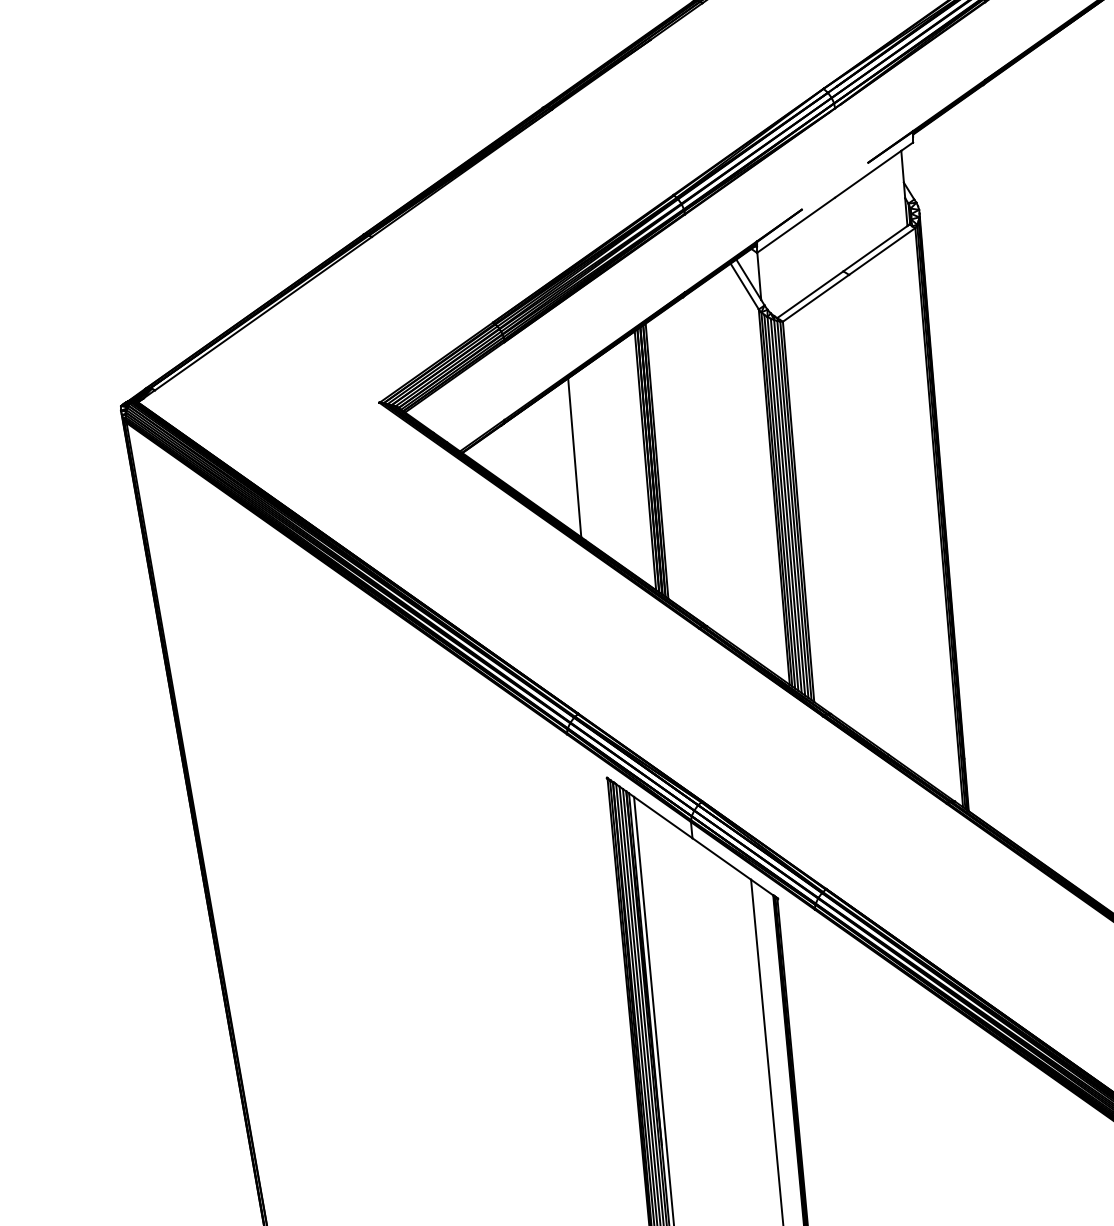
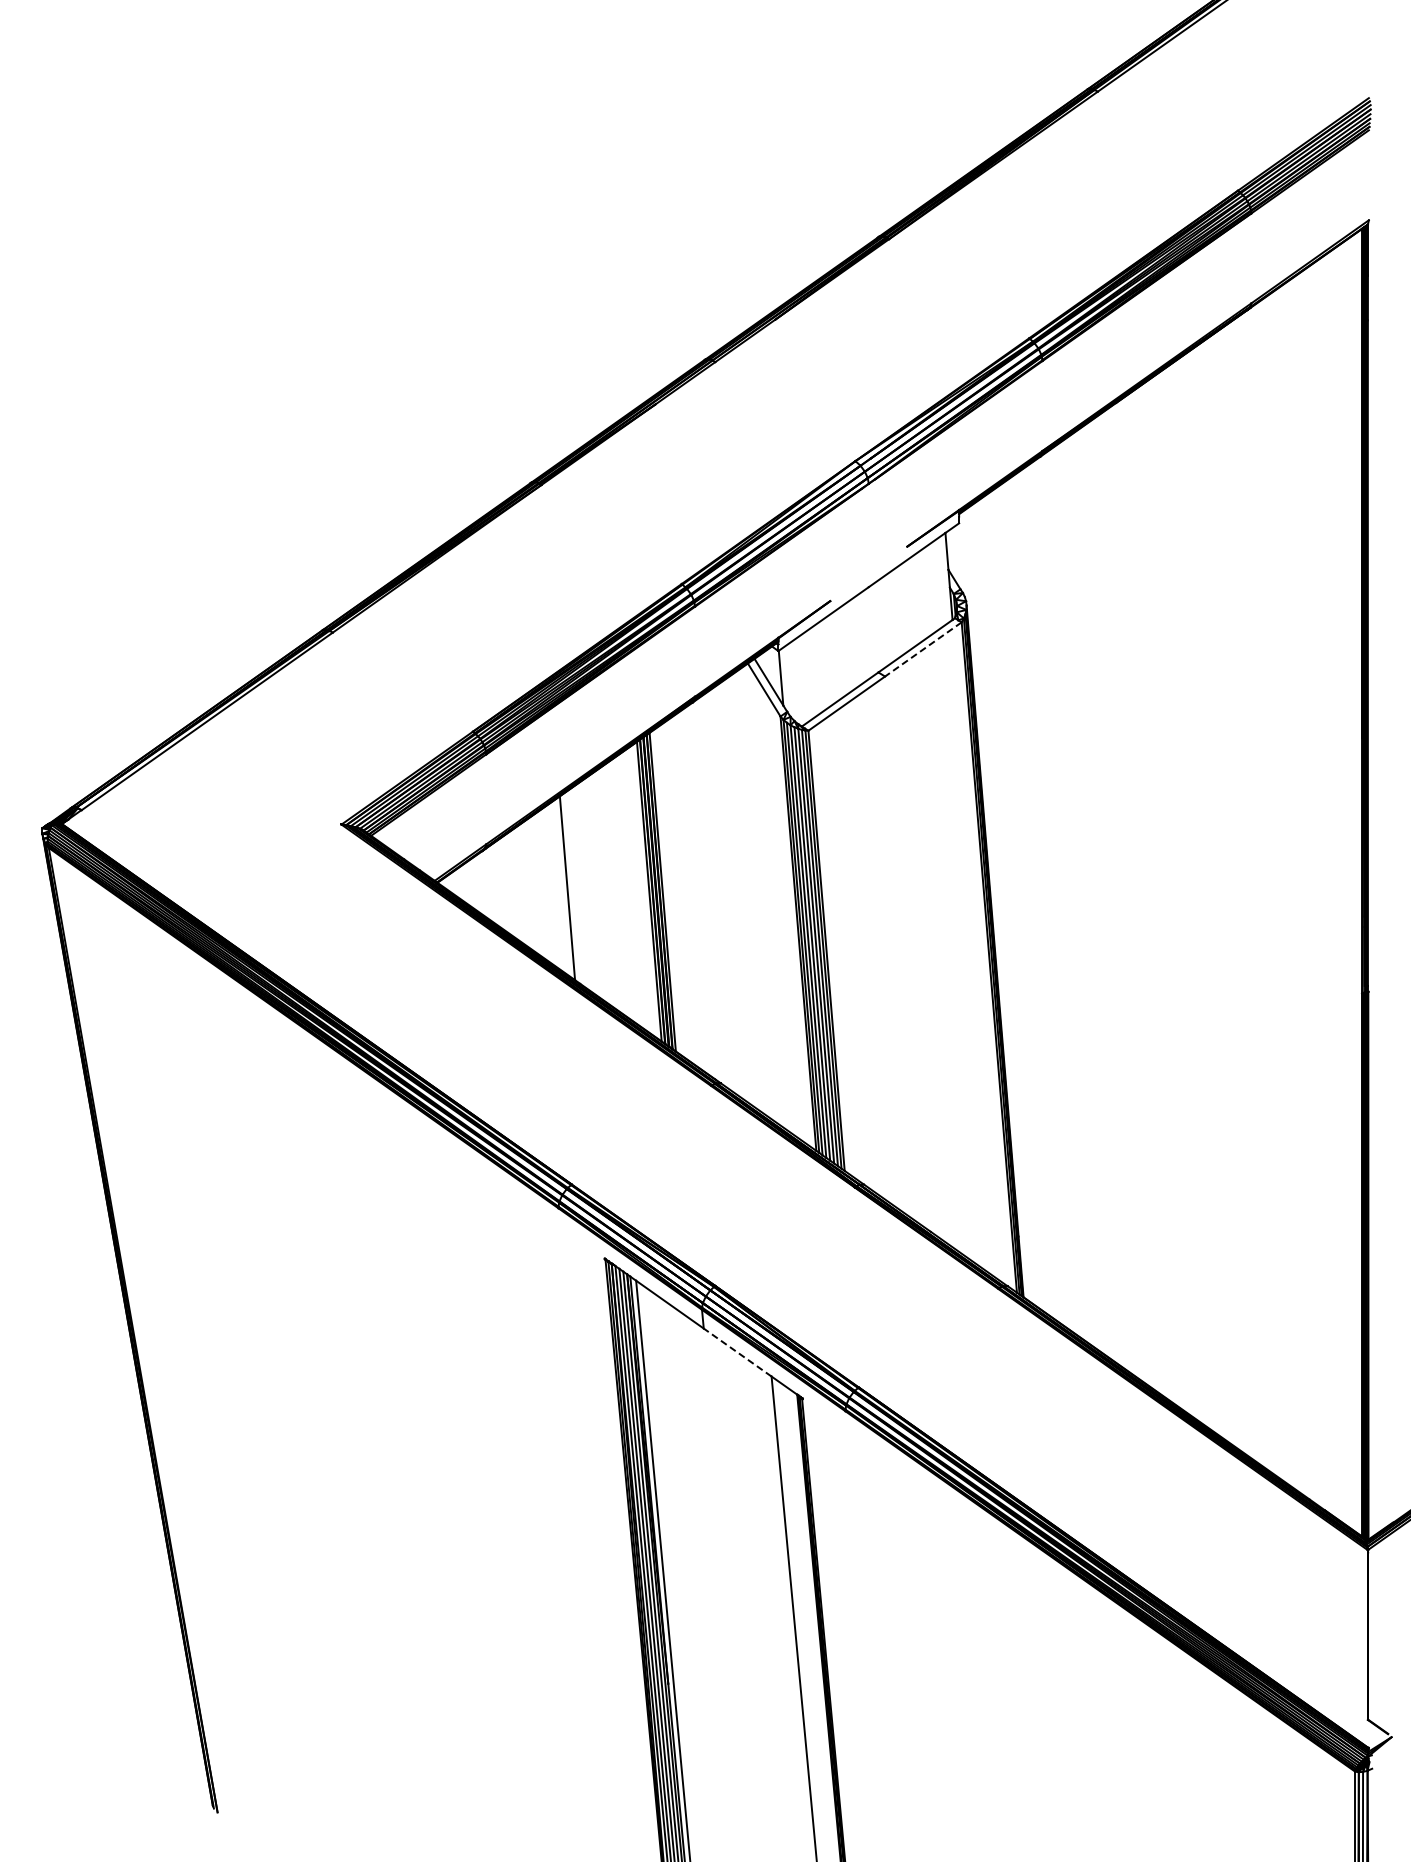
line: (882, 251) -> (923, 649), solid -> dashed
line: (721, 858) -> (737, 1352), solid -> dashed

